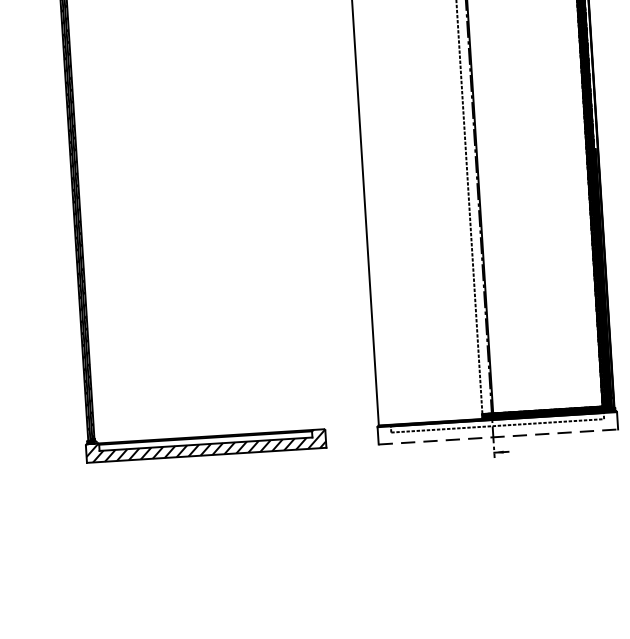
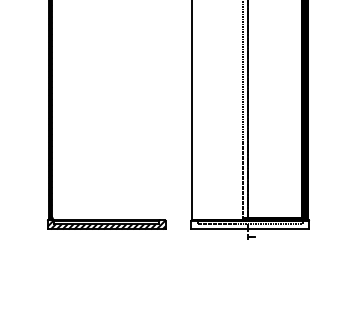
line: (498, 437) -> (250, 229), dashed -> solid

